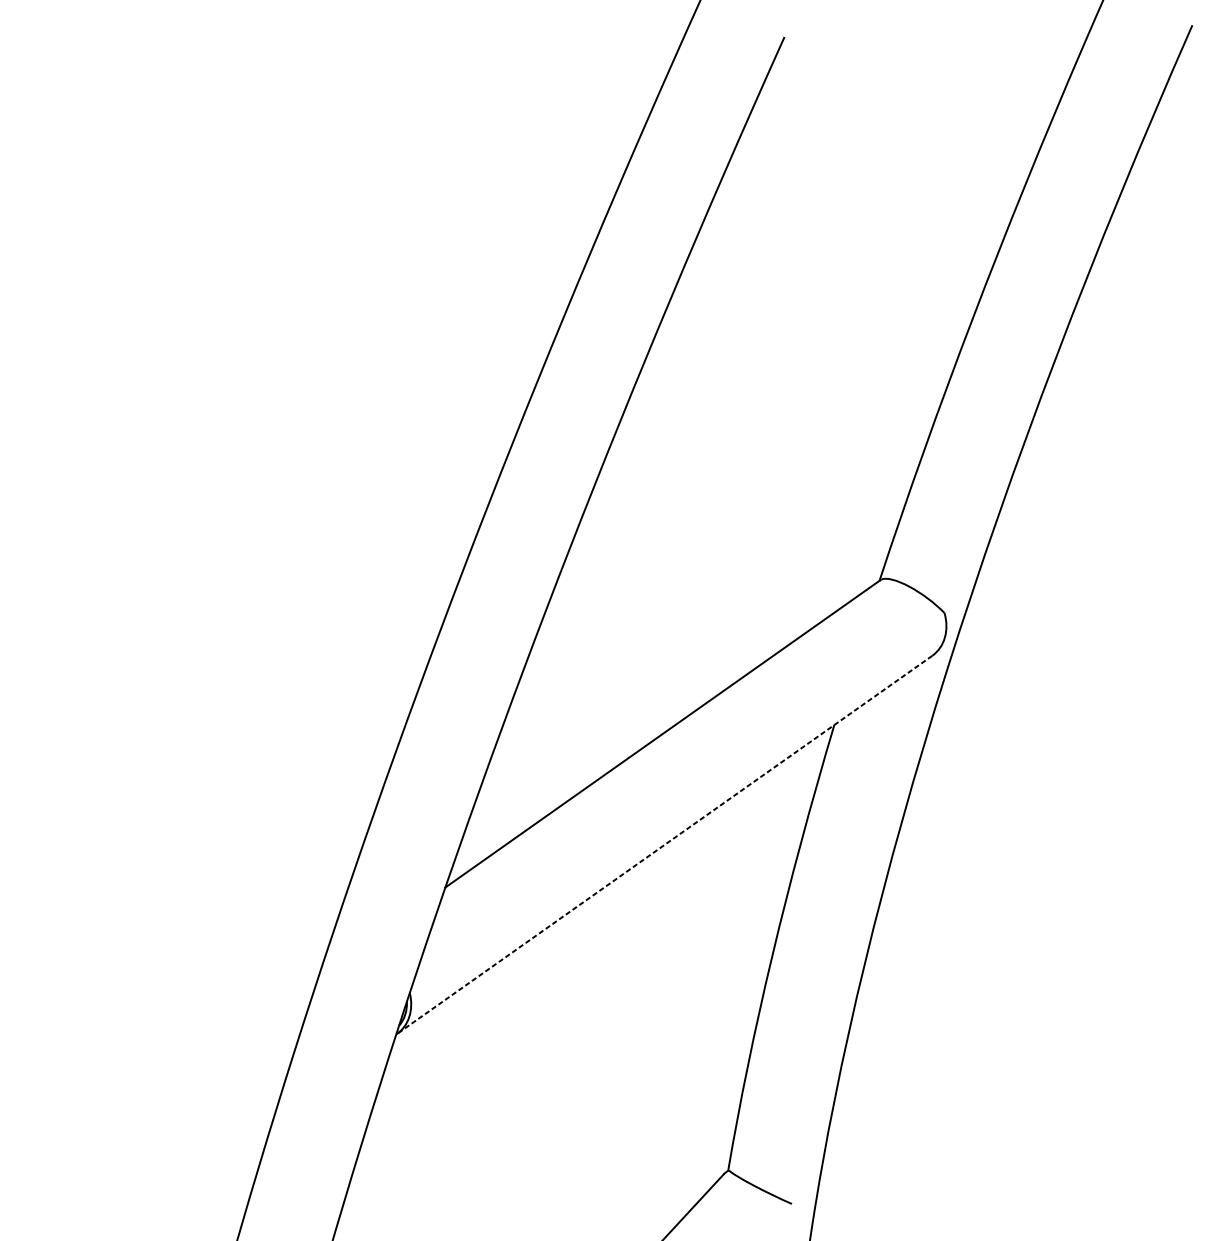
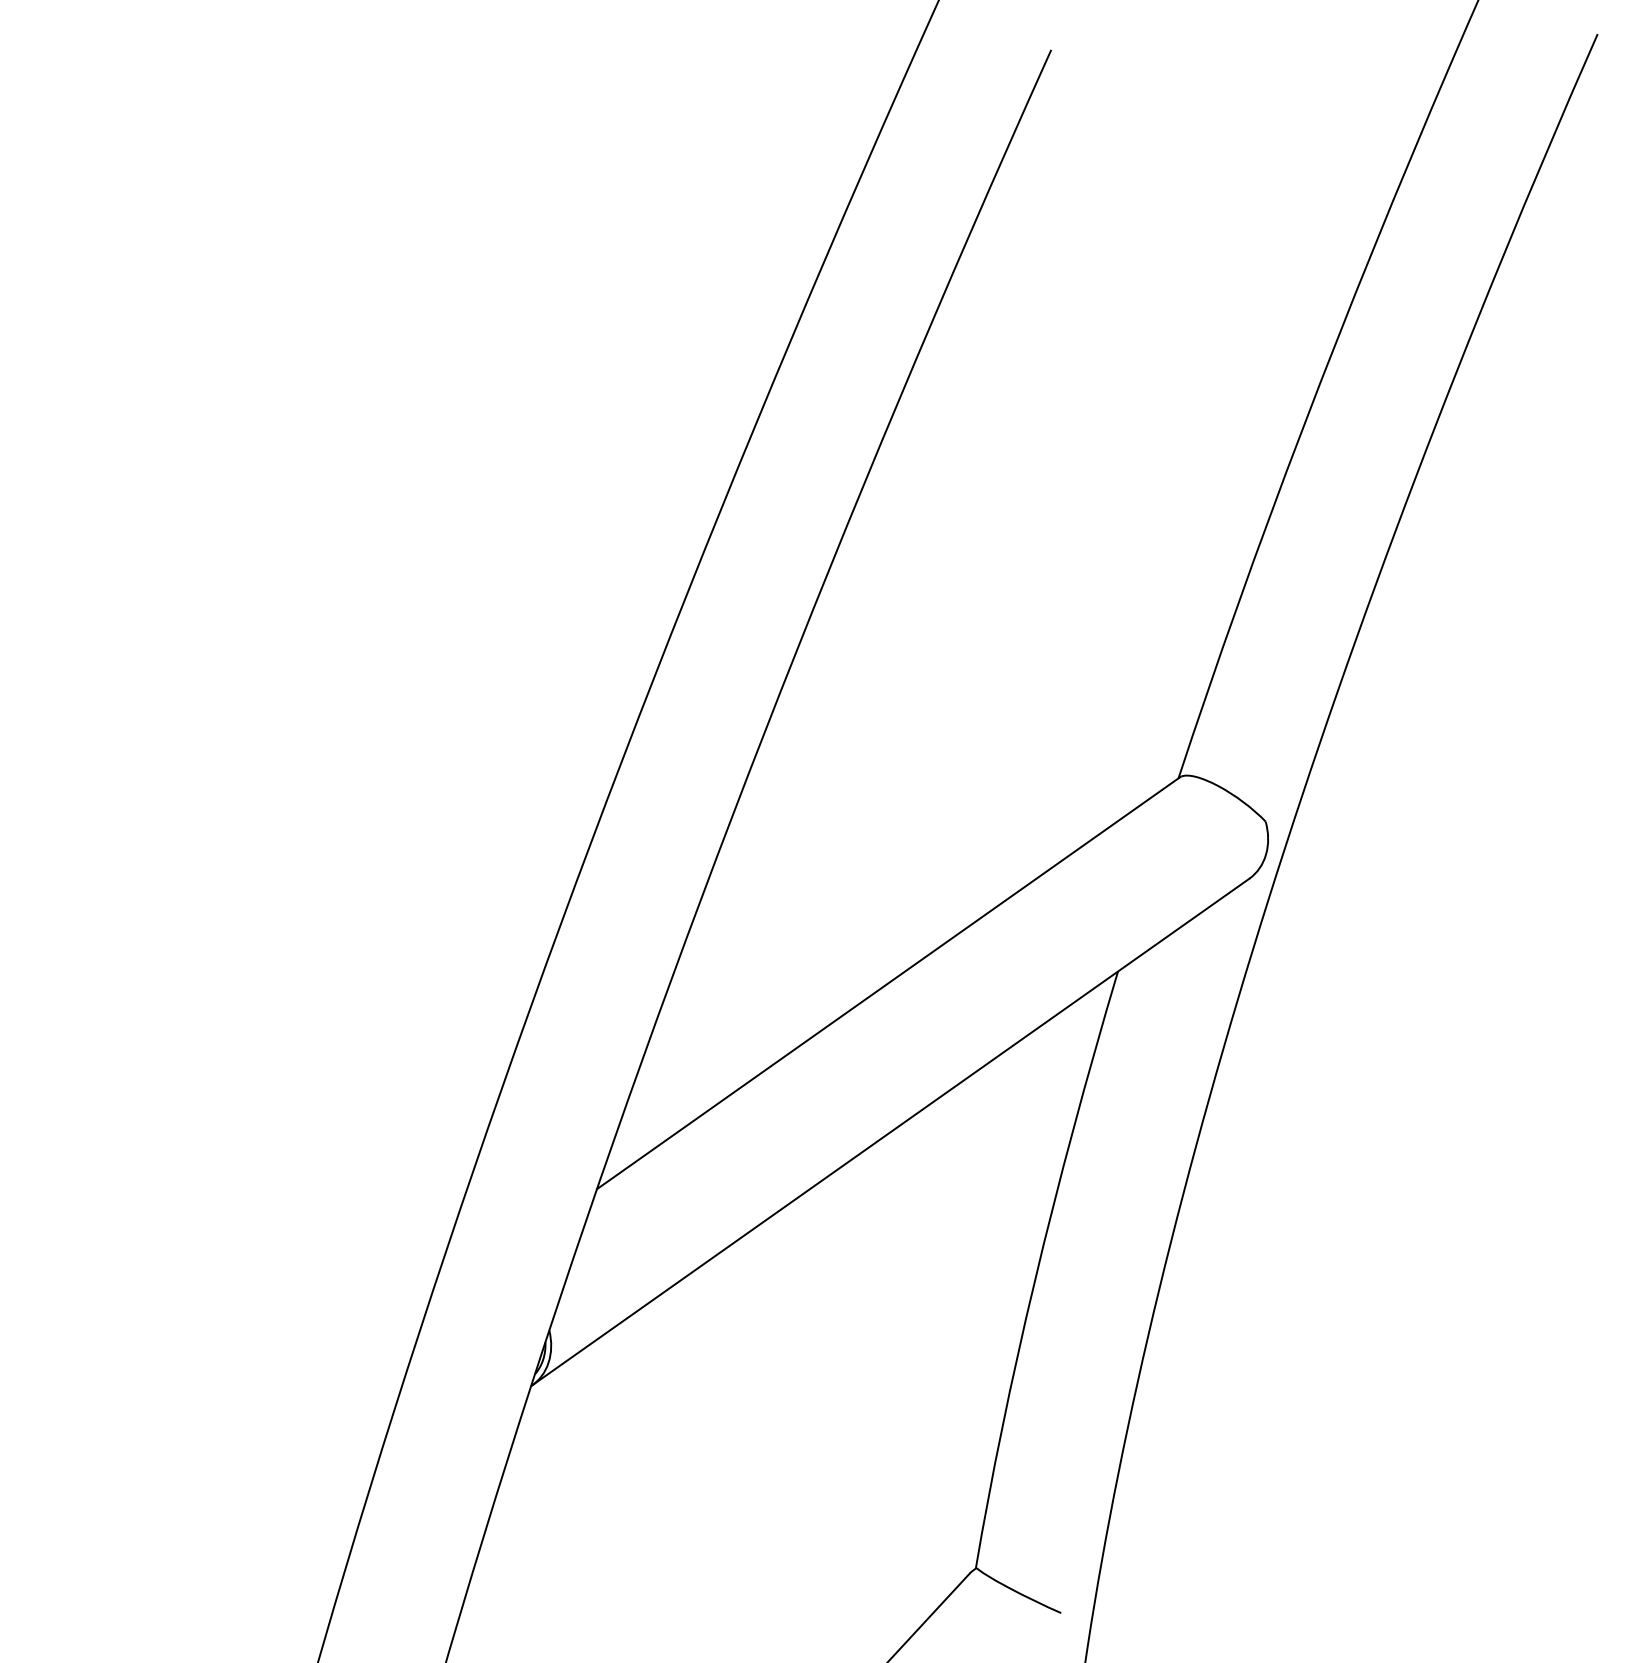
line: (664, 845) -> (890, 1132), dashed -> solid

